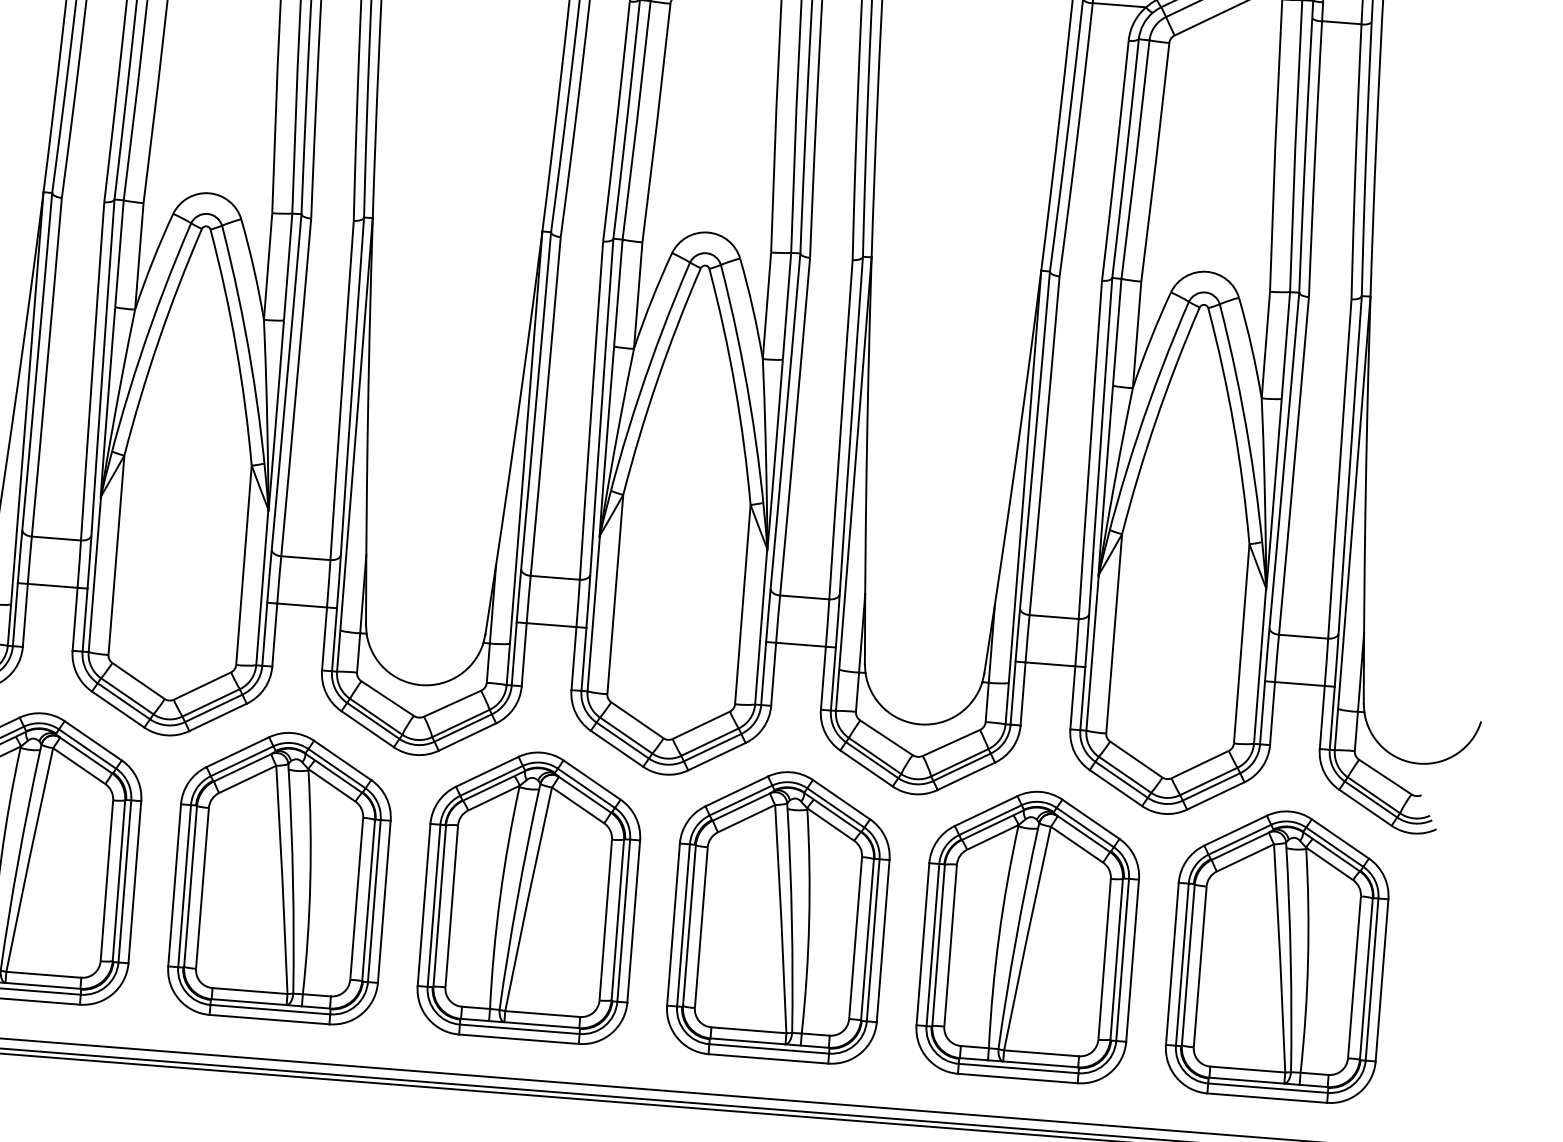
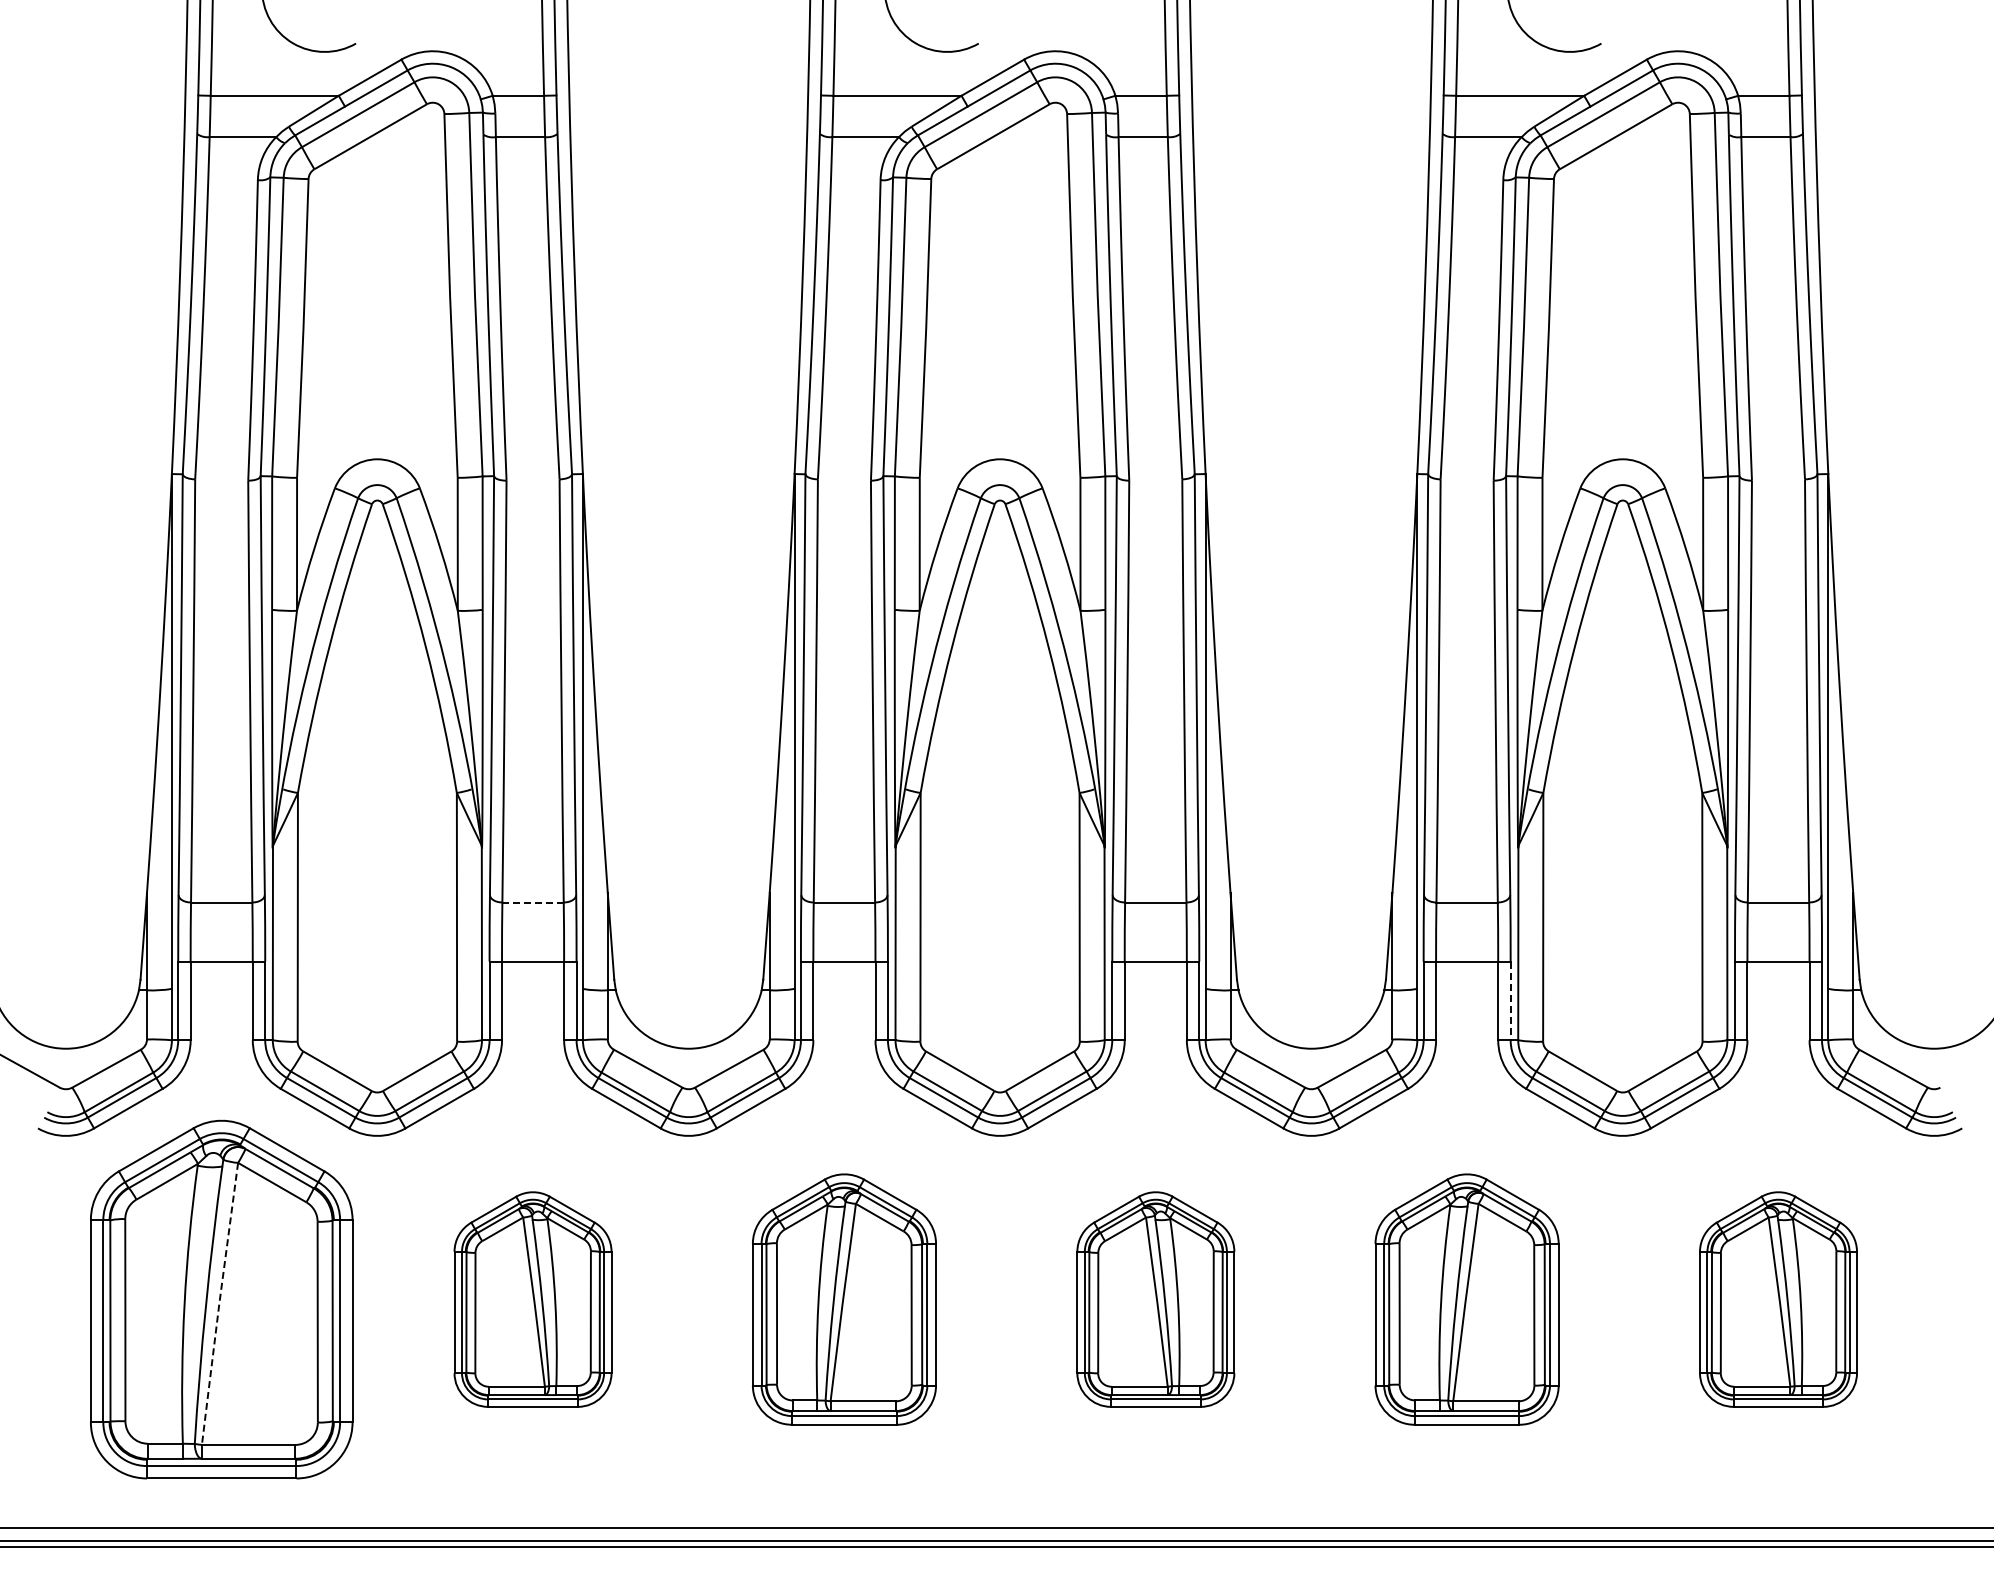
line: (306, 558) -> (533, 902), solid -> dashed
line: (1082, 699) -> (1510, 1001), solid -> dashed
line: (29, 859) -> (219, 1303), solid -> dashed
part: (280, 876) -> (532, 1299), size x0.6
part: (530, 895) -> (844, 1299), size x0.7
part: (779, 915) -> (1155, 1299), size x0.6
part: (1028, 935) -> (1466, 1299), size x0.7
part: (1278, 954) -> (1778, 1299), size x0.6

